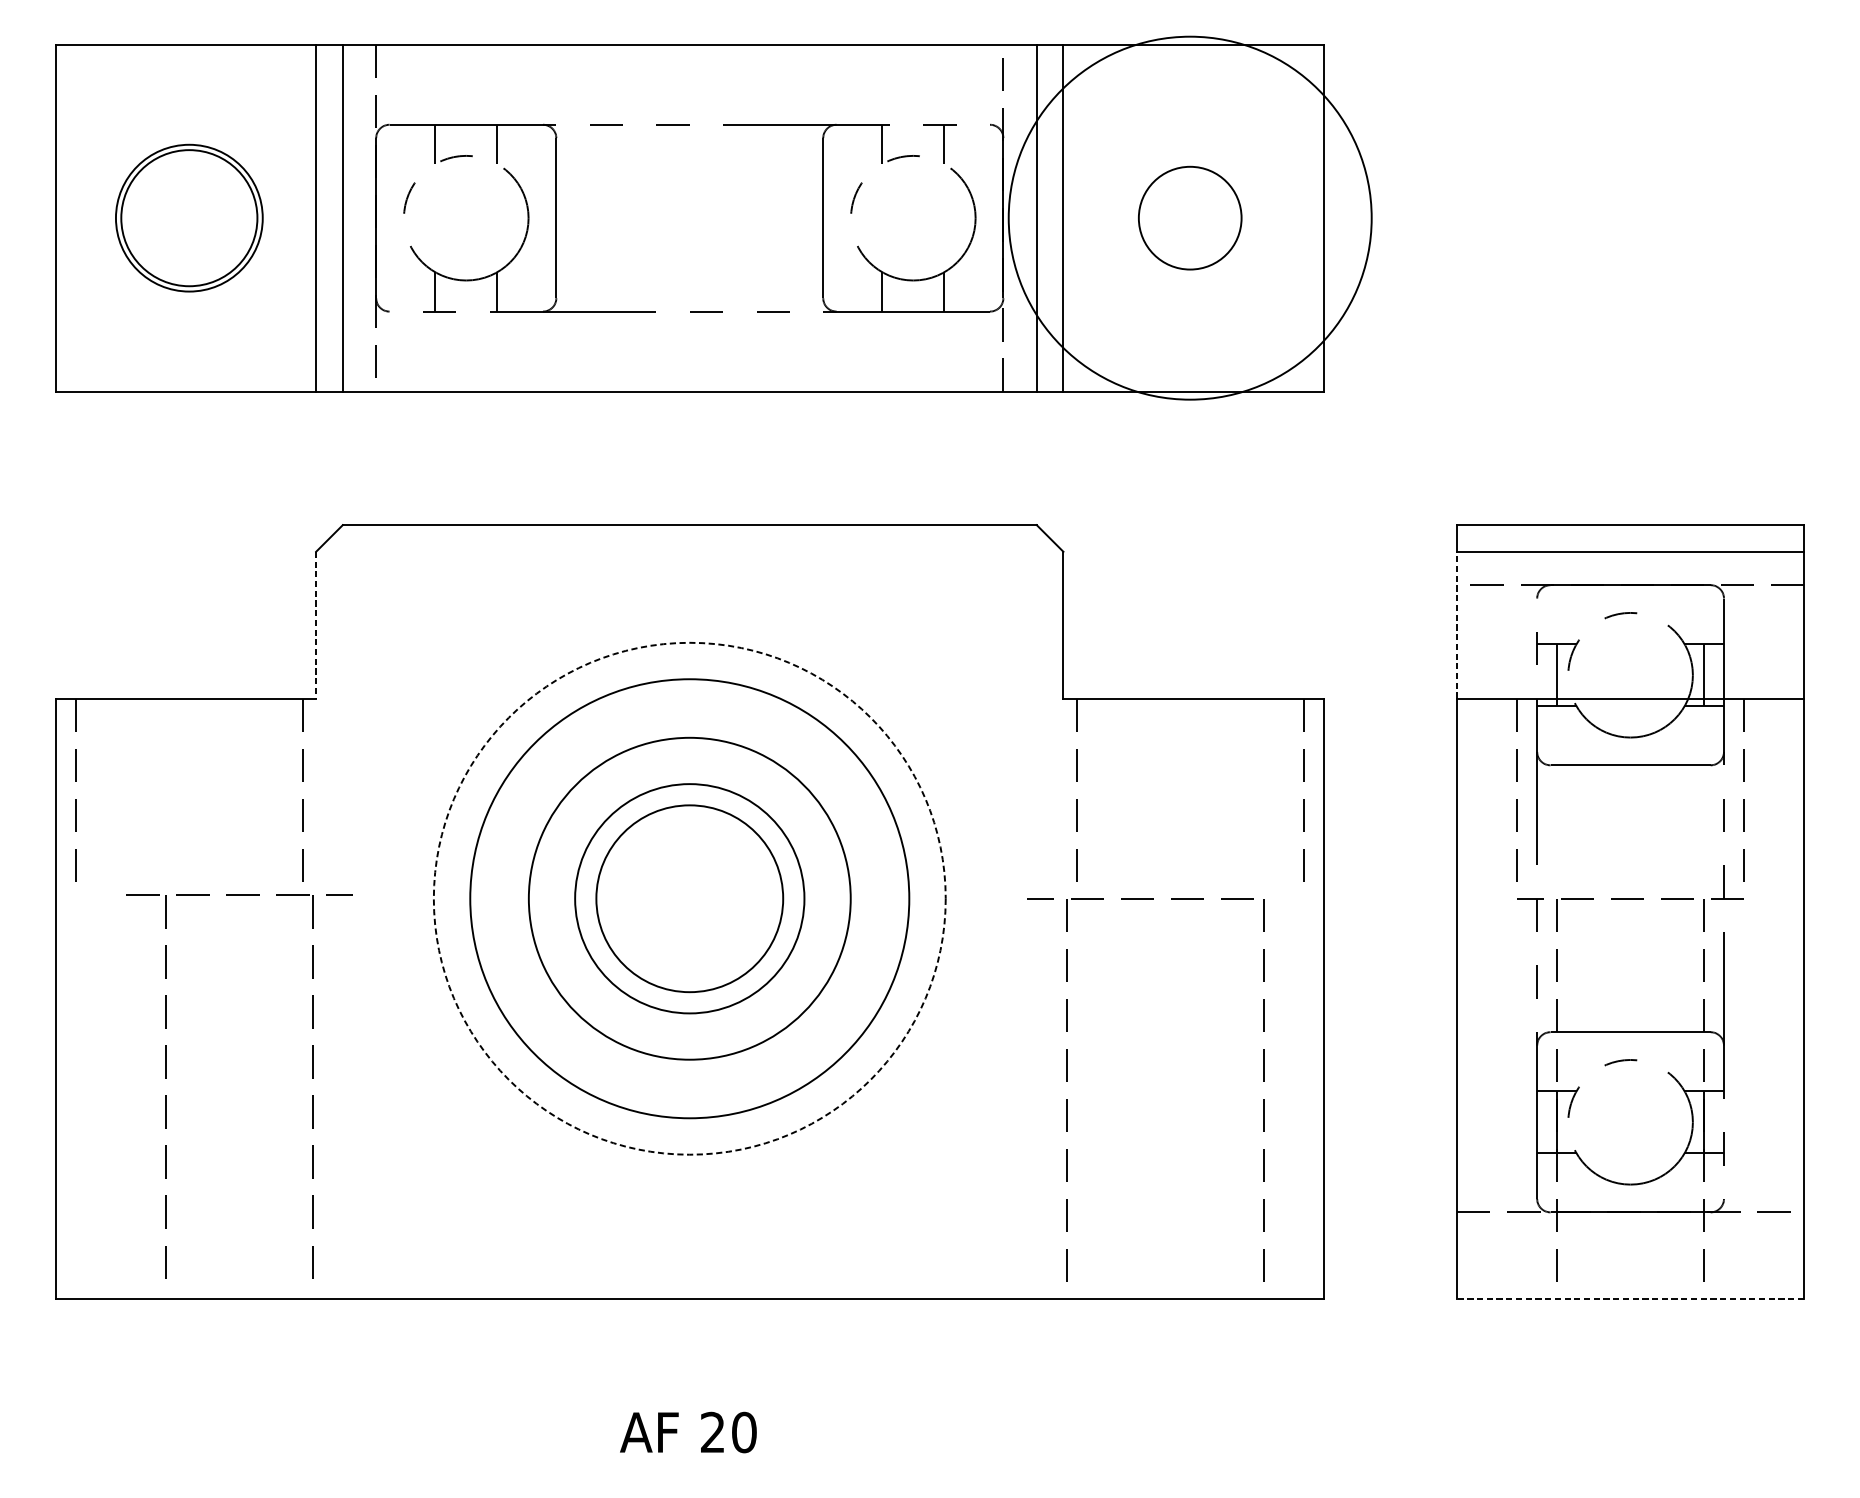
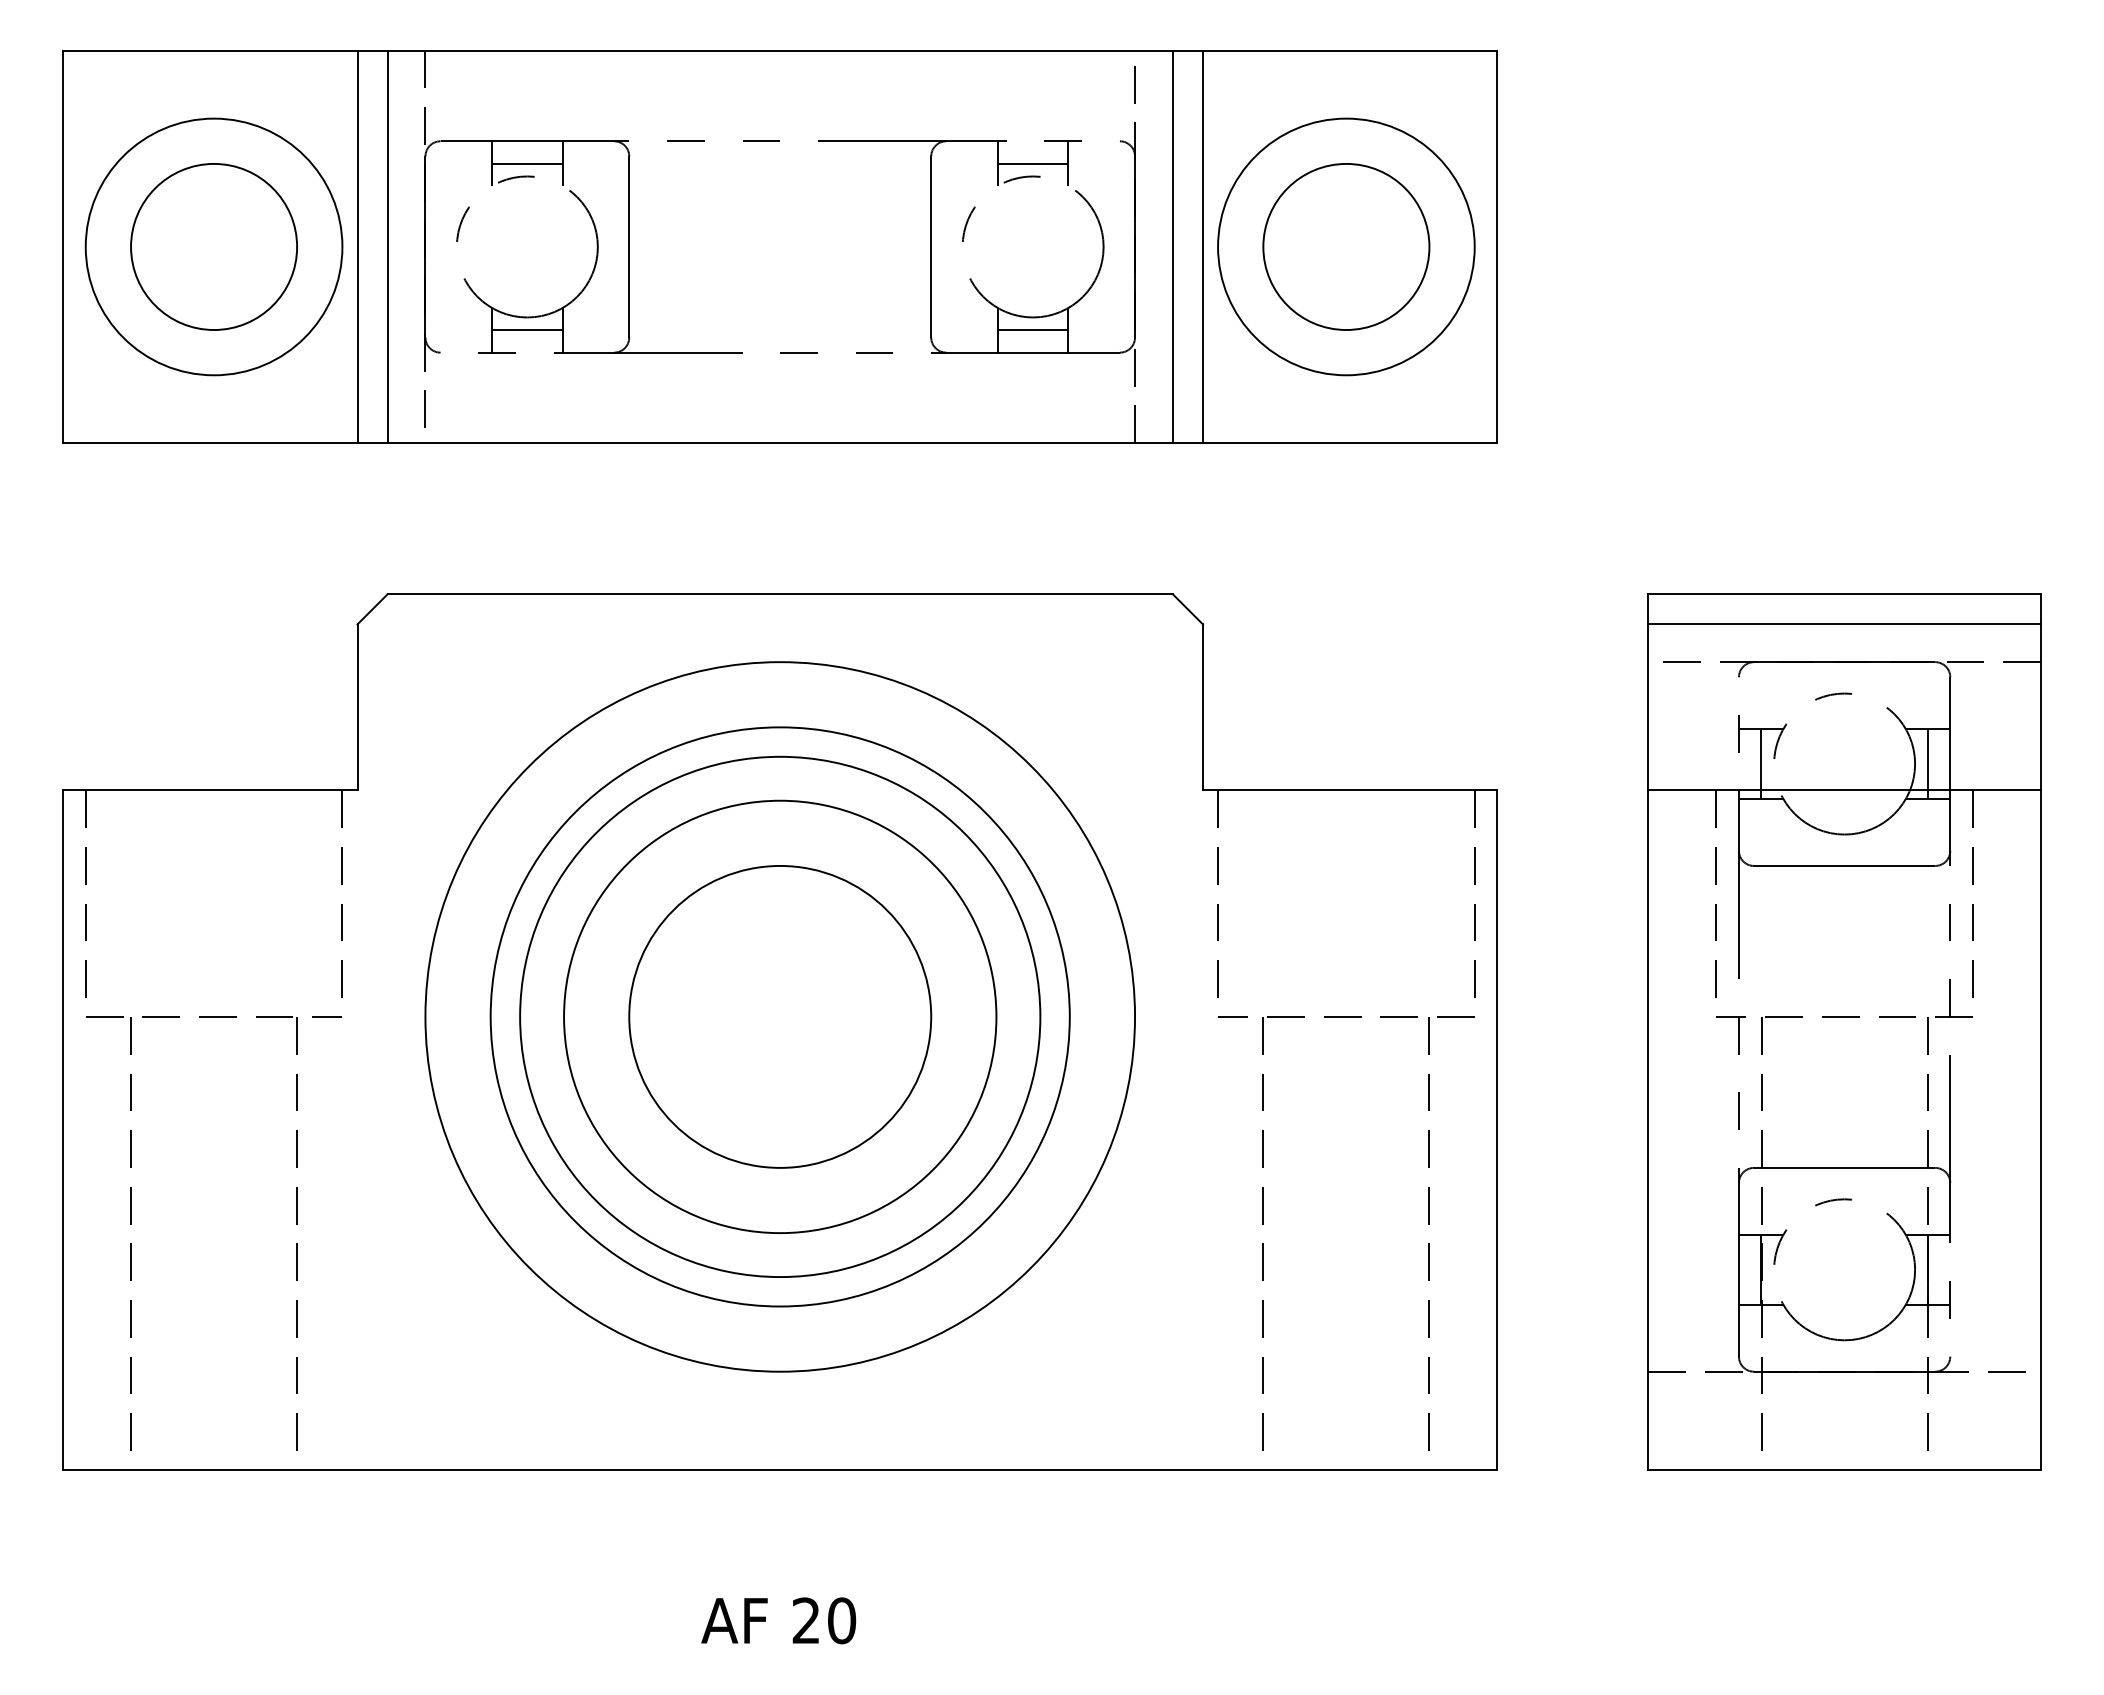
line: (466, 144) -> (527, 163), added
line: (912, 144) -> (1032, 163), added
circle: (188, 217) -> (213, 246), size x1.67
circle: (1190, 217) -> (1346, 246), size x0.62
circle: (1190, 217) -> (1346, 246), size x1.43
line: (466, 292) -> (527, 330), added
line: (912, 292) -> (1032, 330), added
line: (1457, 624) -> (1648, 706), dashed -> solid
line: (316, 625) -> (357, 707), dashed -> solid
circle: (689, 898) -> (779, 1016), dashed -> solid
circle: (690, 898) -> (780, 1016), size x1.43
circle: (690, 898) -> (780, 1016), size x1.43
circle: (690, 898) -> (780, 1016), size x1.43
circle: (690, 898) -> (780, 1016), size x1.67
part: (166, 1078) -> (131, 1224), moved
part: (1067, 1082) -> (1263, 1224), moved
line: (1630, 1298) -> (1844, 1469), dashed -> solid

